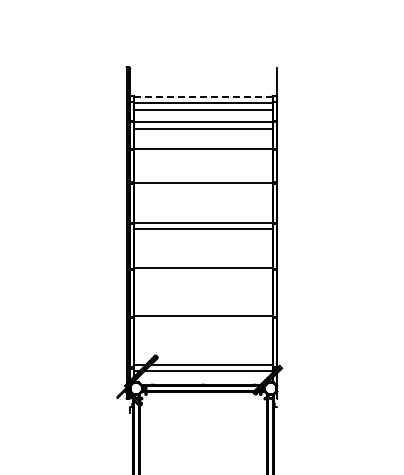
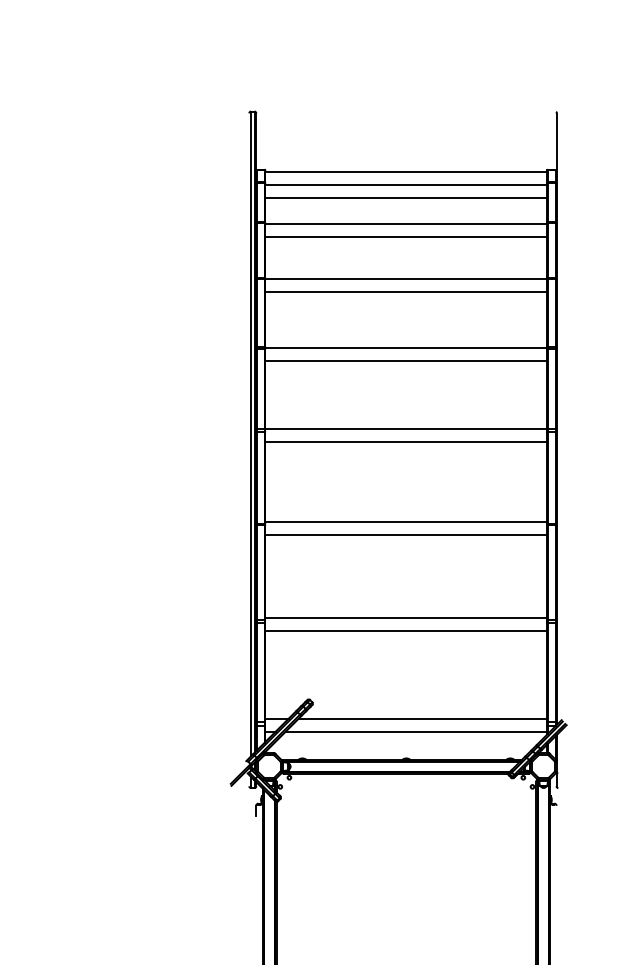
line: (202, 97) -> (404, 173), dashed -> solid
line: (203, 155) -> (406, 291), added
line: (203, 189) -> (406, 360), added
line: (203, 274) -> (406, 534), added
line: (203, 321) -> (406, 629), added

